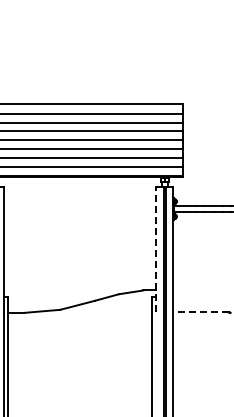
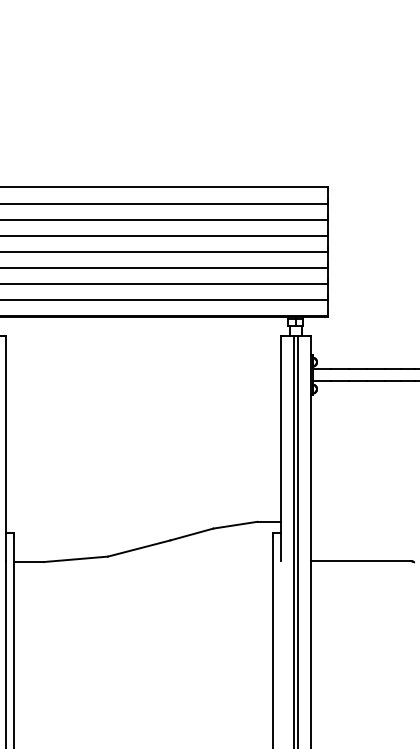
line: (156, 249) -> (280, 448), dashed -> solid
line: (200, 312) -> (360, 561), dashed -> solid

